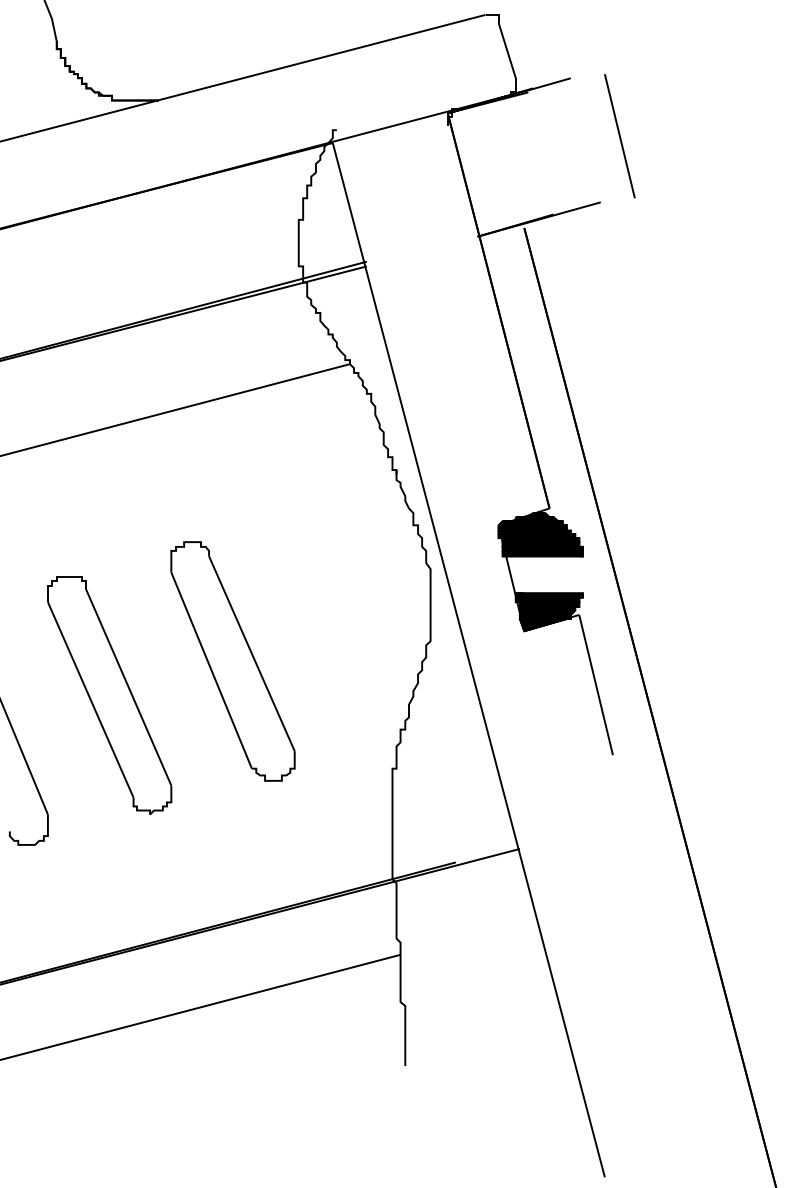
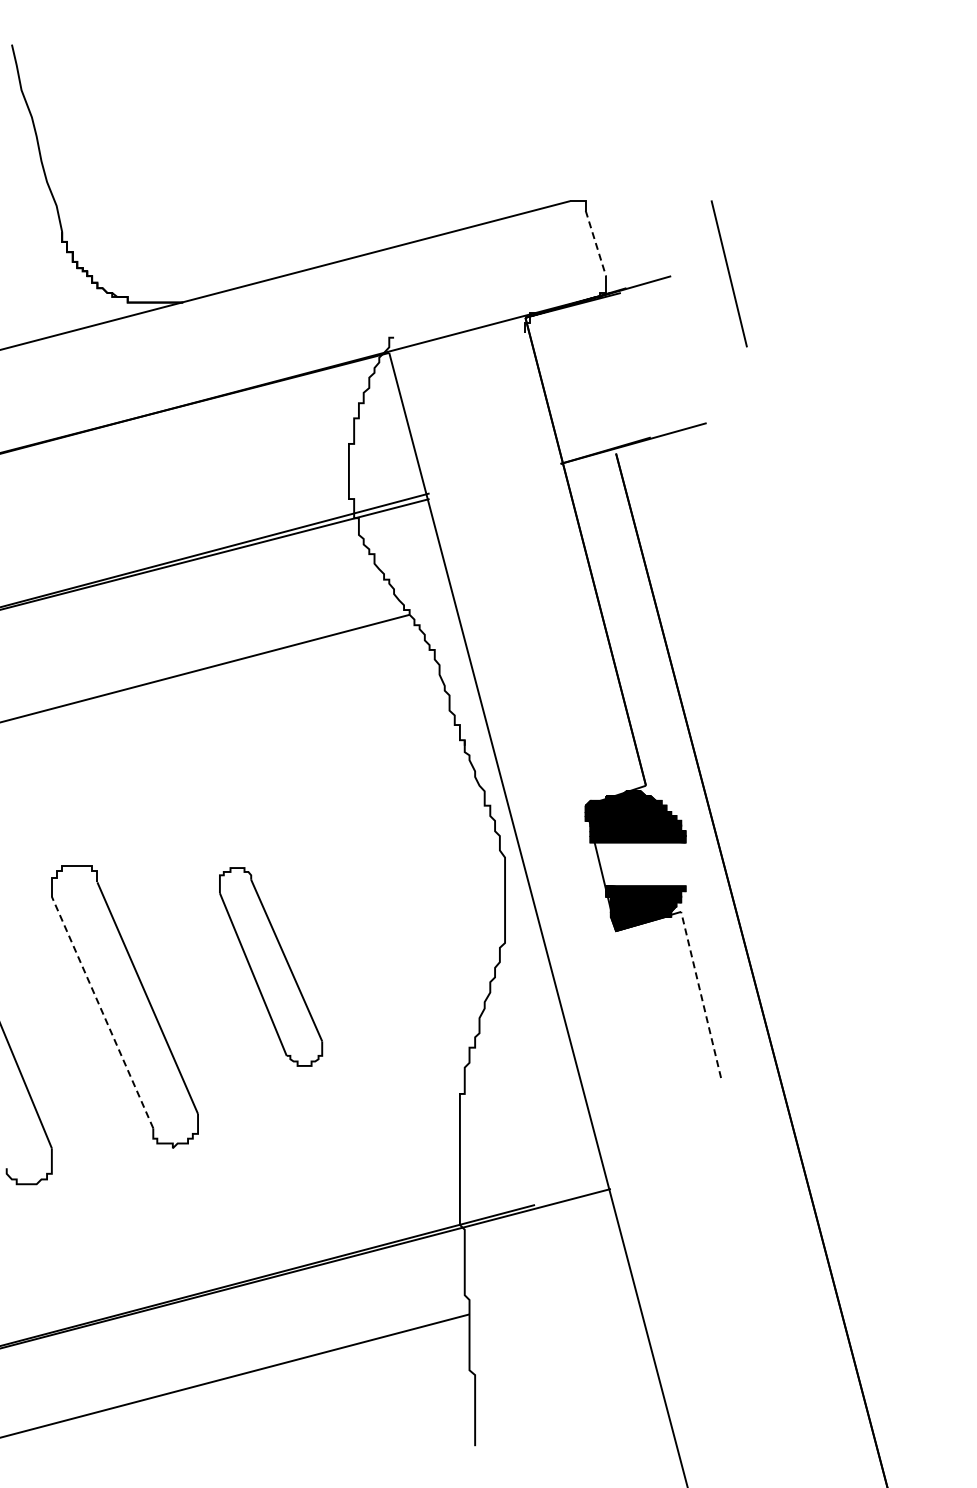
line: (507, 50) -> (596, 243), solid -> dashed
line: (619, 135) -> (728, 273), moved
part: (232, 661) -> (270, 966), size x0.7
line: (596, 684) -> (701, 994), solid -> dashed
line: (90, 699) -> (102, 1012), solid -> dashed

